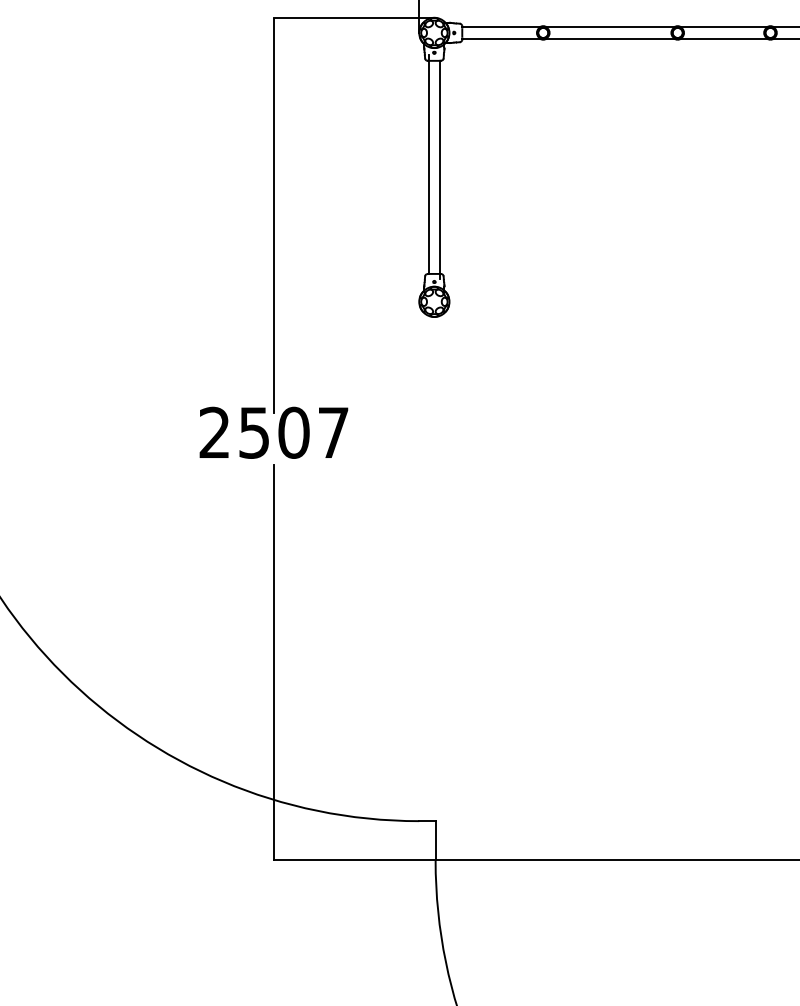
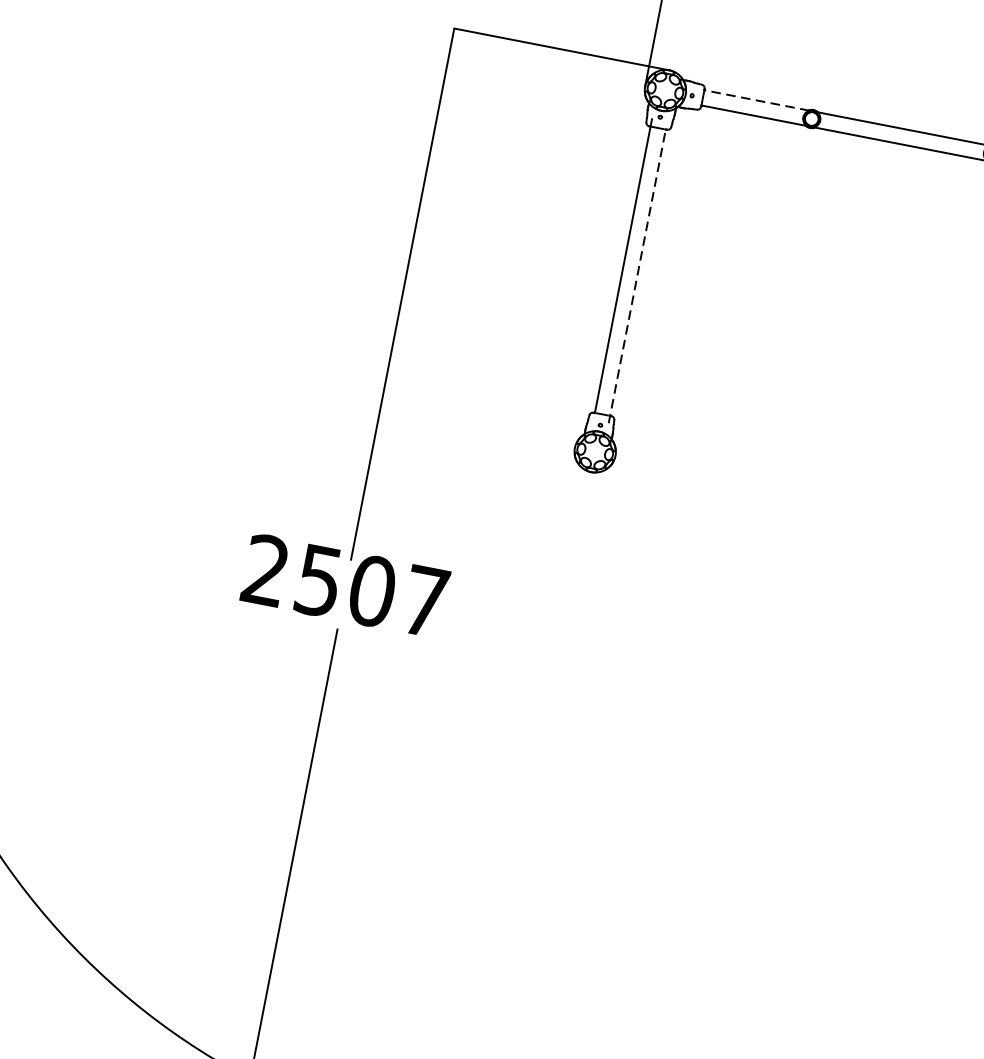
line: (500, 27) -> (755, 100), solid -> dashed
line: (440, 169) -> (638, 275), solid -> dashed

